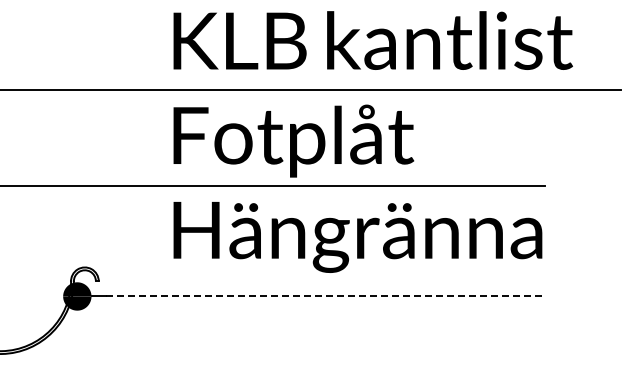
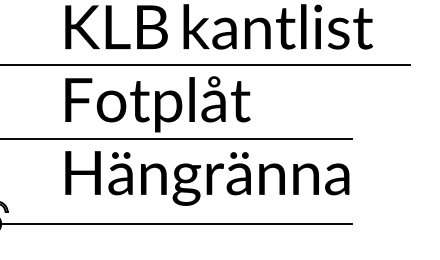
line: (325, 296) -> (182, 224), dashed -> solid

